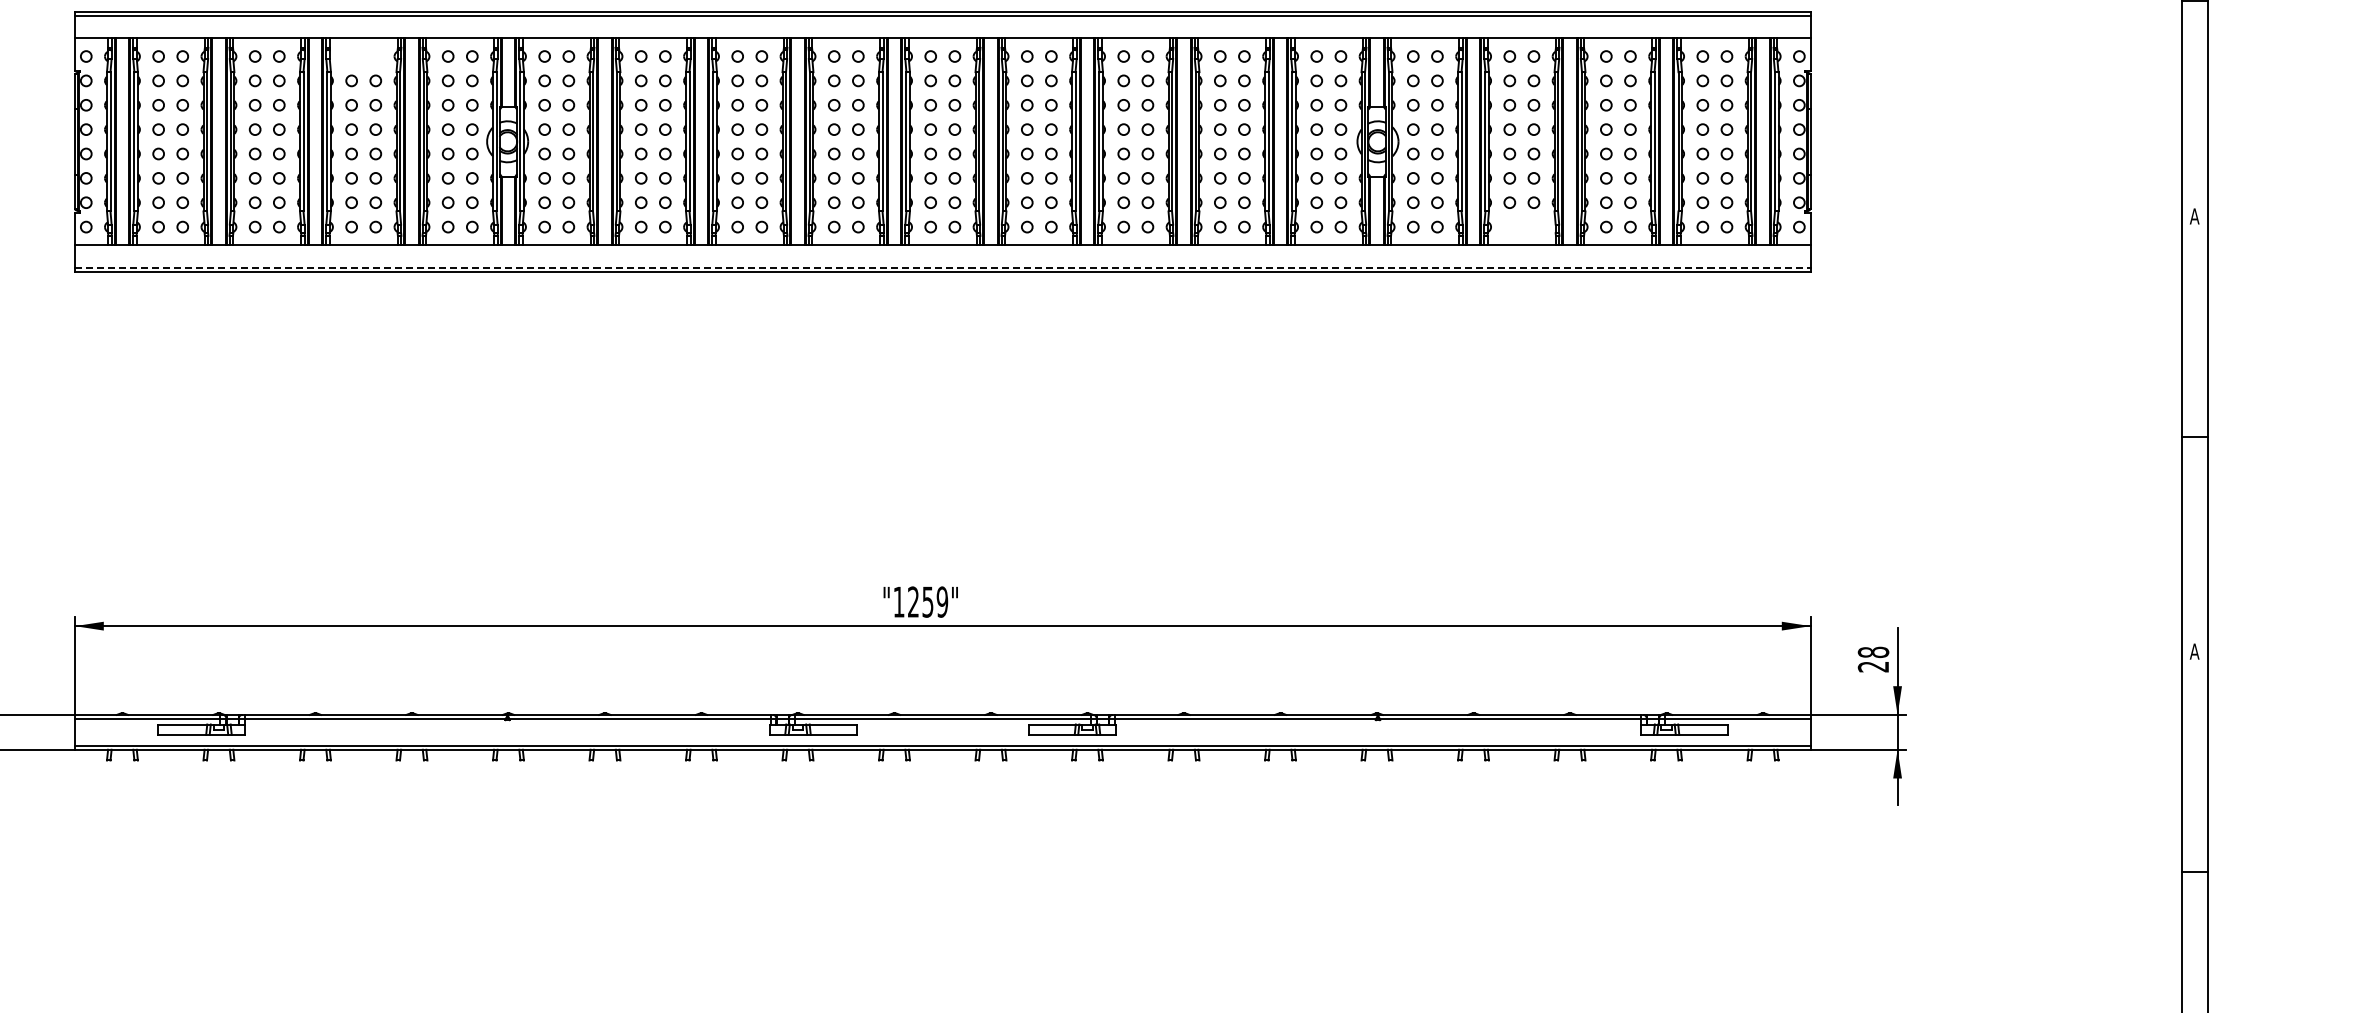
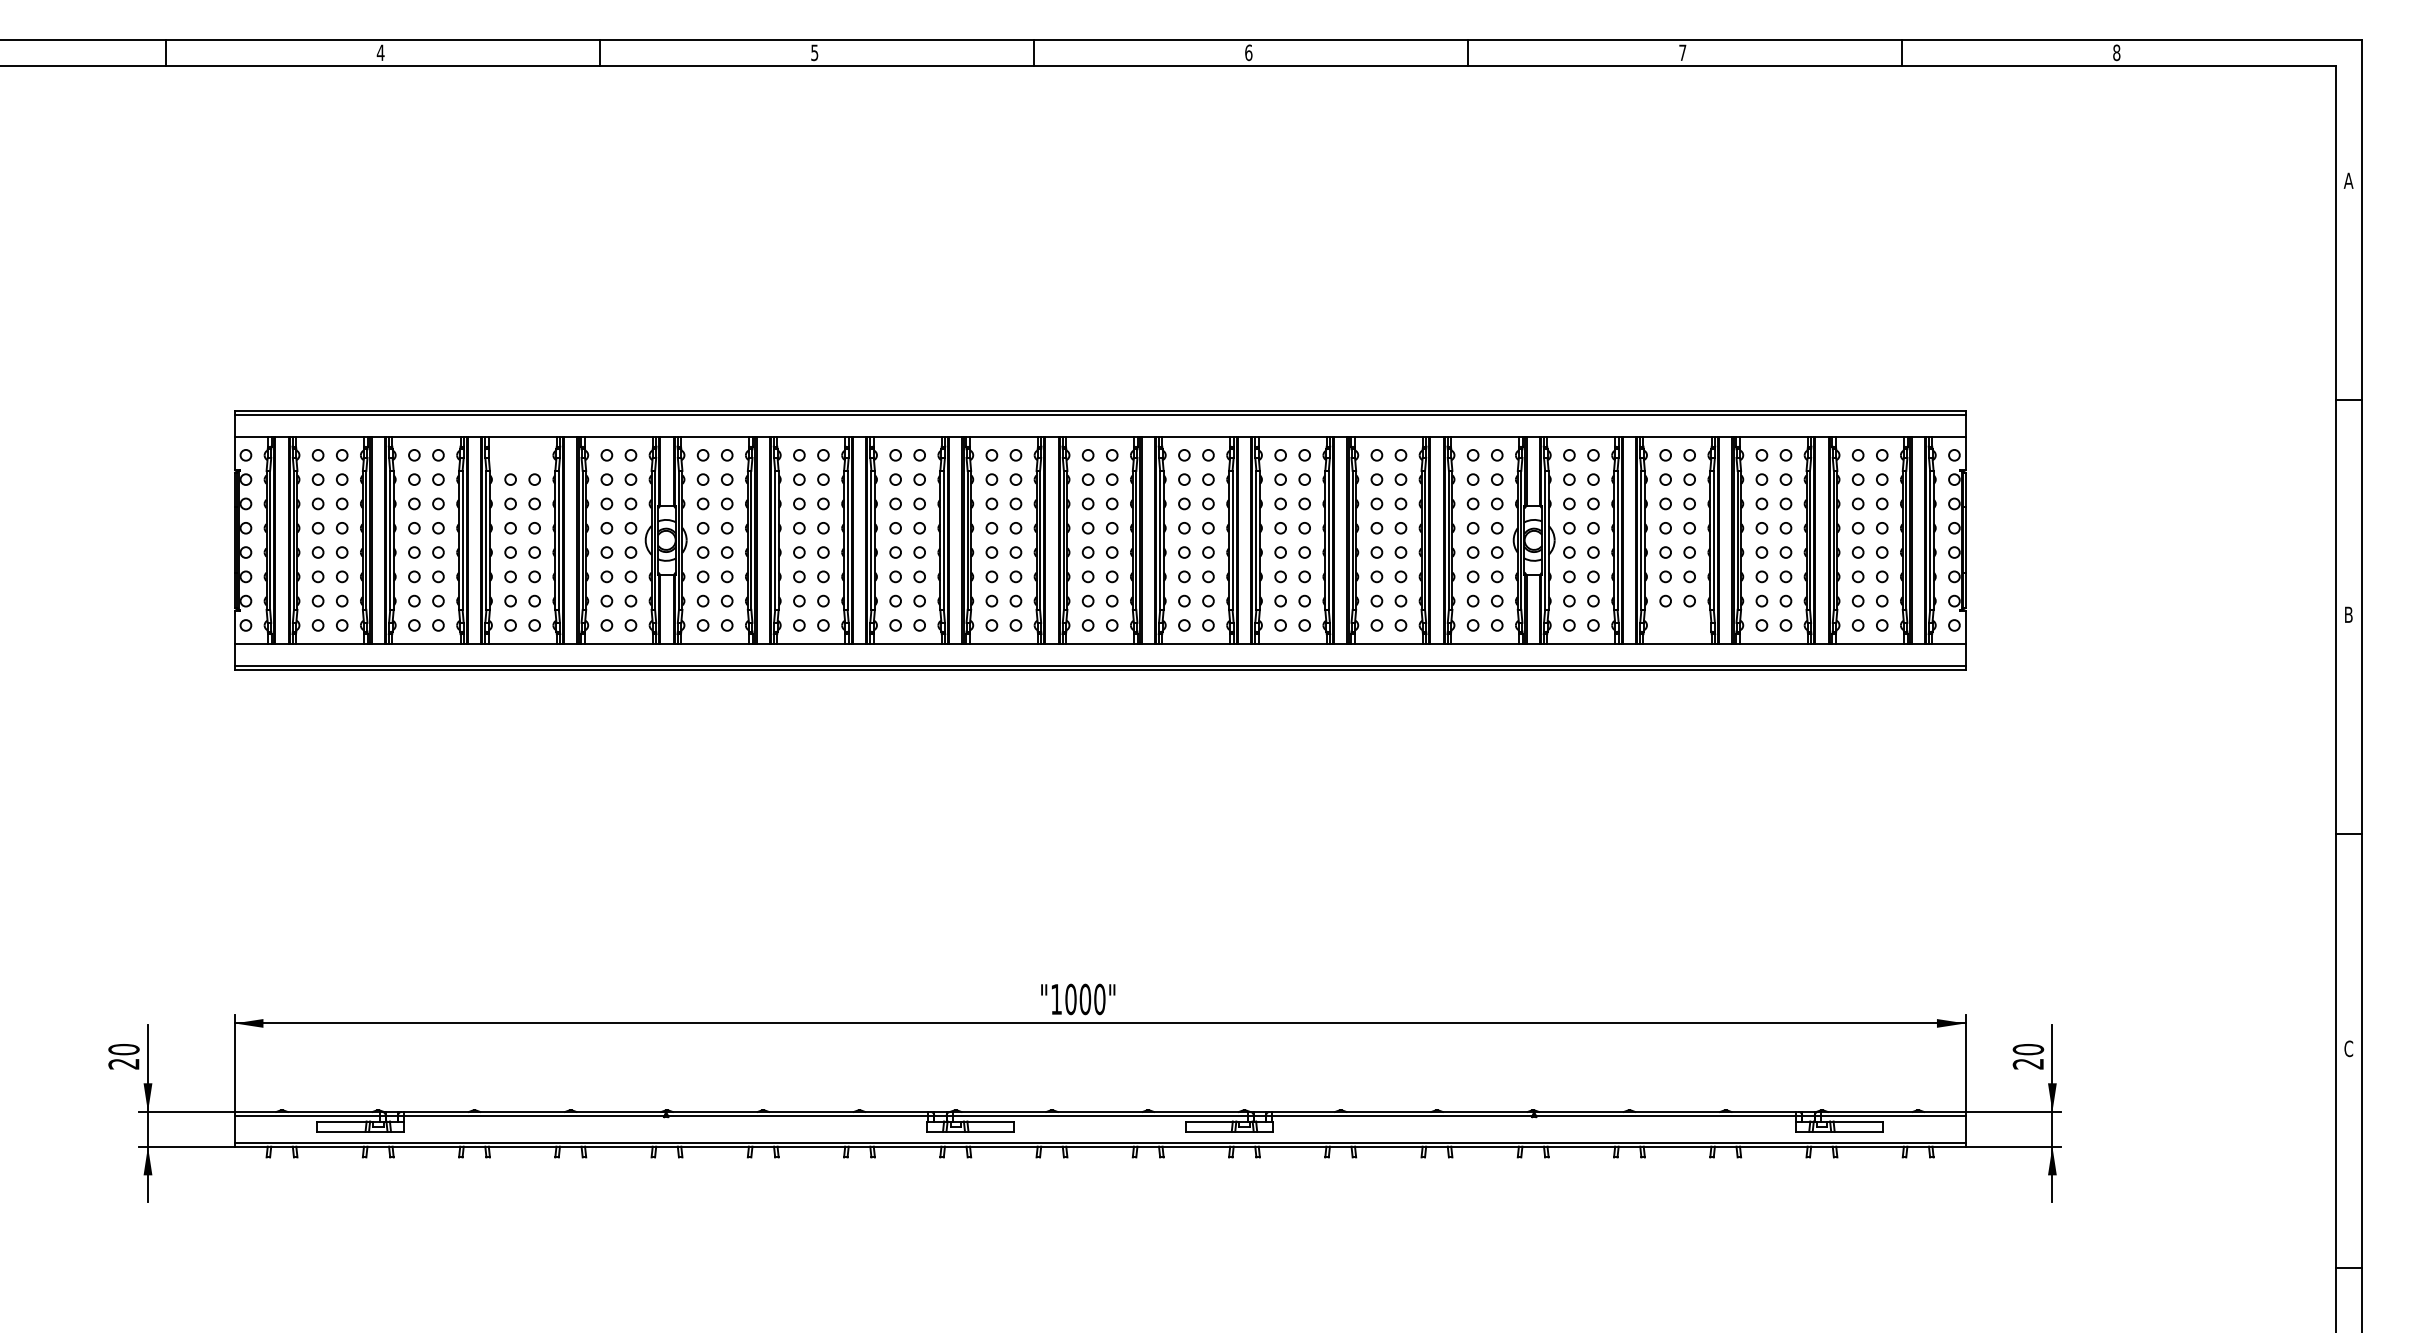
text: (2194, 216) -> (2348, 614), A -> B
line: (943, 267) -> (1100, 665), dashed -> solid
text: (928, 602) -> (1085, 999), "1259" -> "1000"
text: (2194, 651) -> (2348, 1048), A -> C
text: (1873, 652) -> (2028, 1049), 28 -> 20

